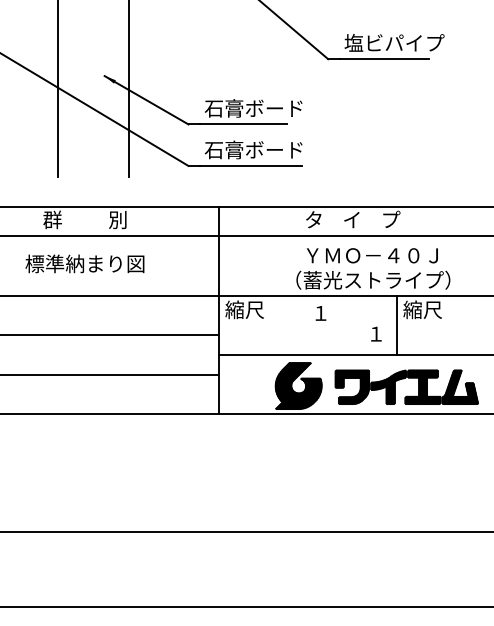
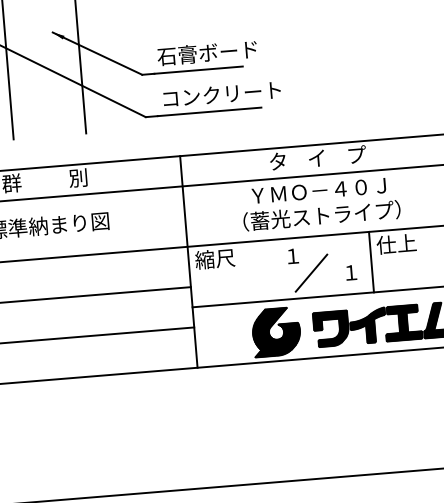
text: (263, 149) -> (220, 94), 石膏ボード -> コンクリート
text: (373, 268) -> (321, 203), moved
text: (422, 309) -> (396, 243), 縮尺 -> 仕上
line: (337, 331) -> (311, 273), added

